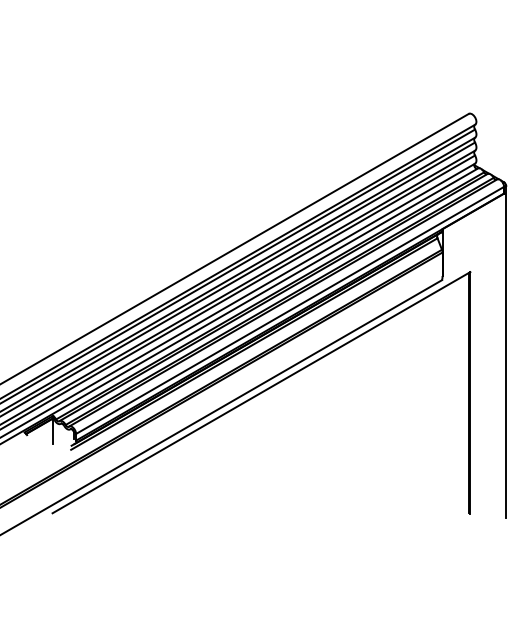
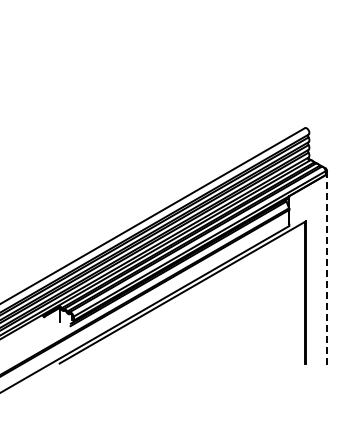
line: (505, 351) -> (326, 268), solid -> dashed

